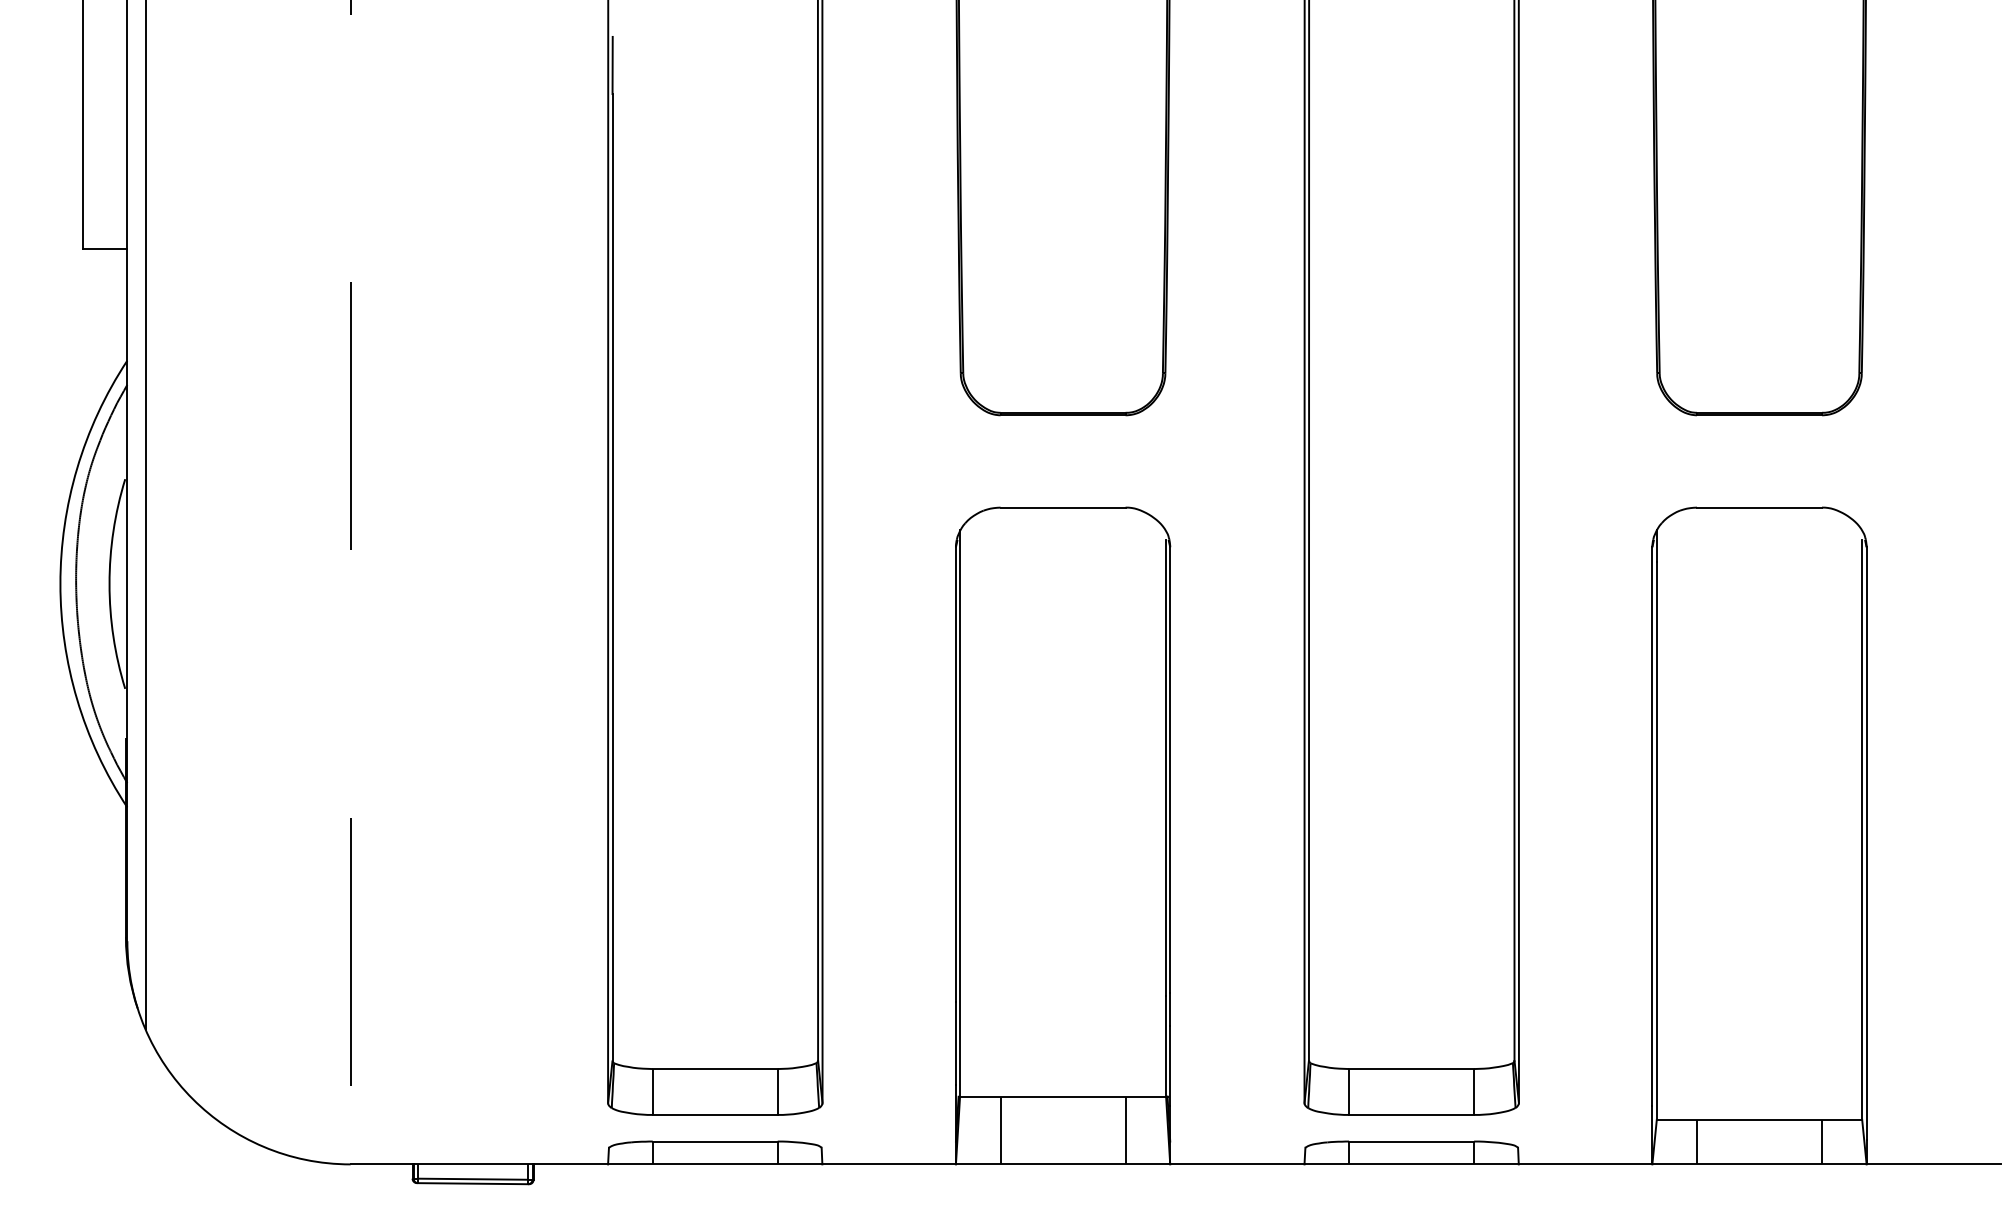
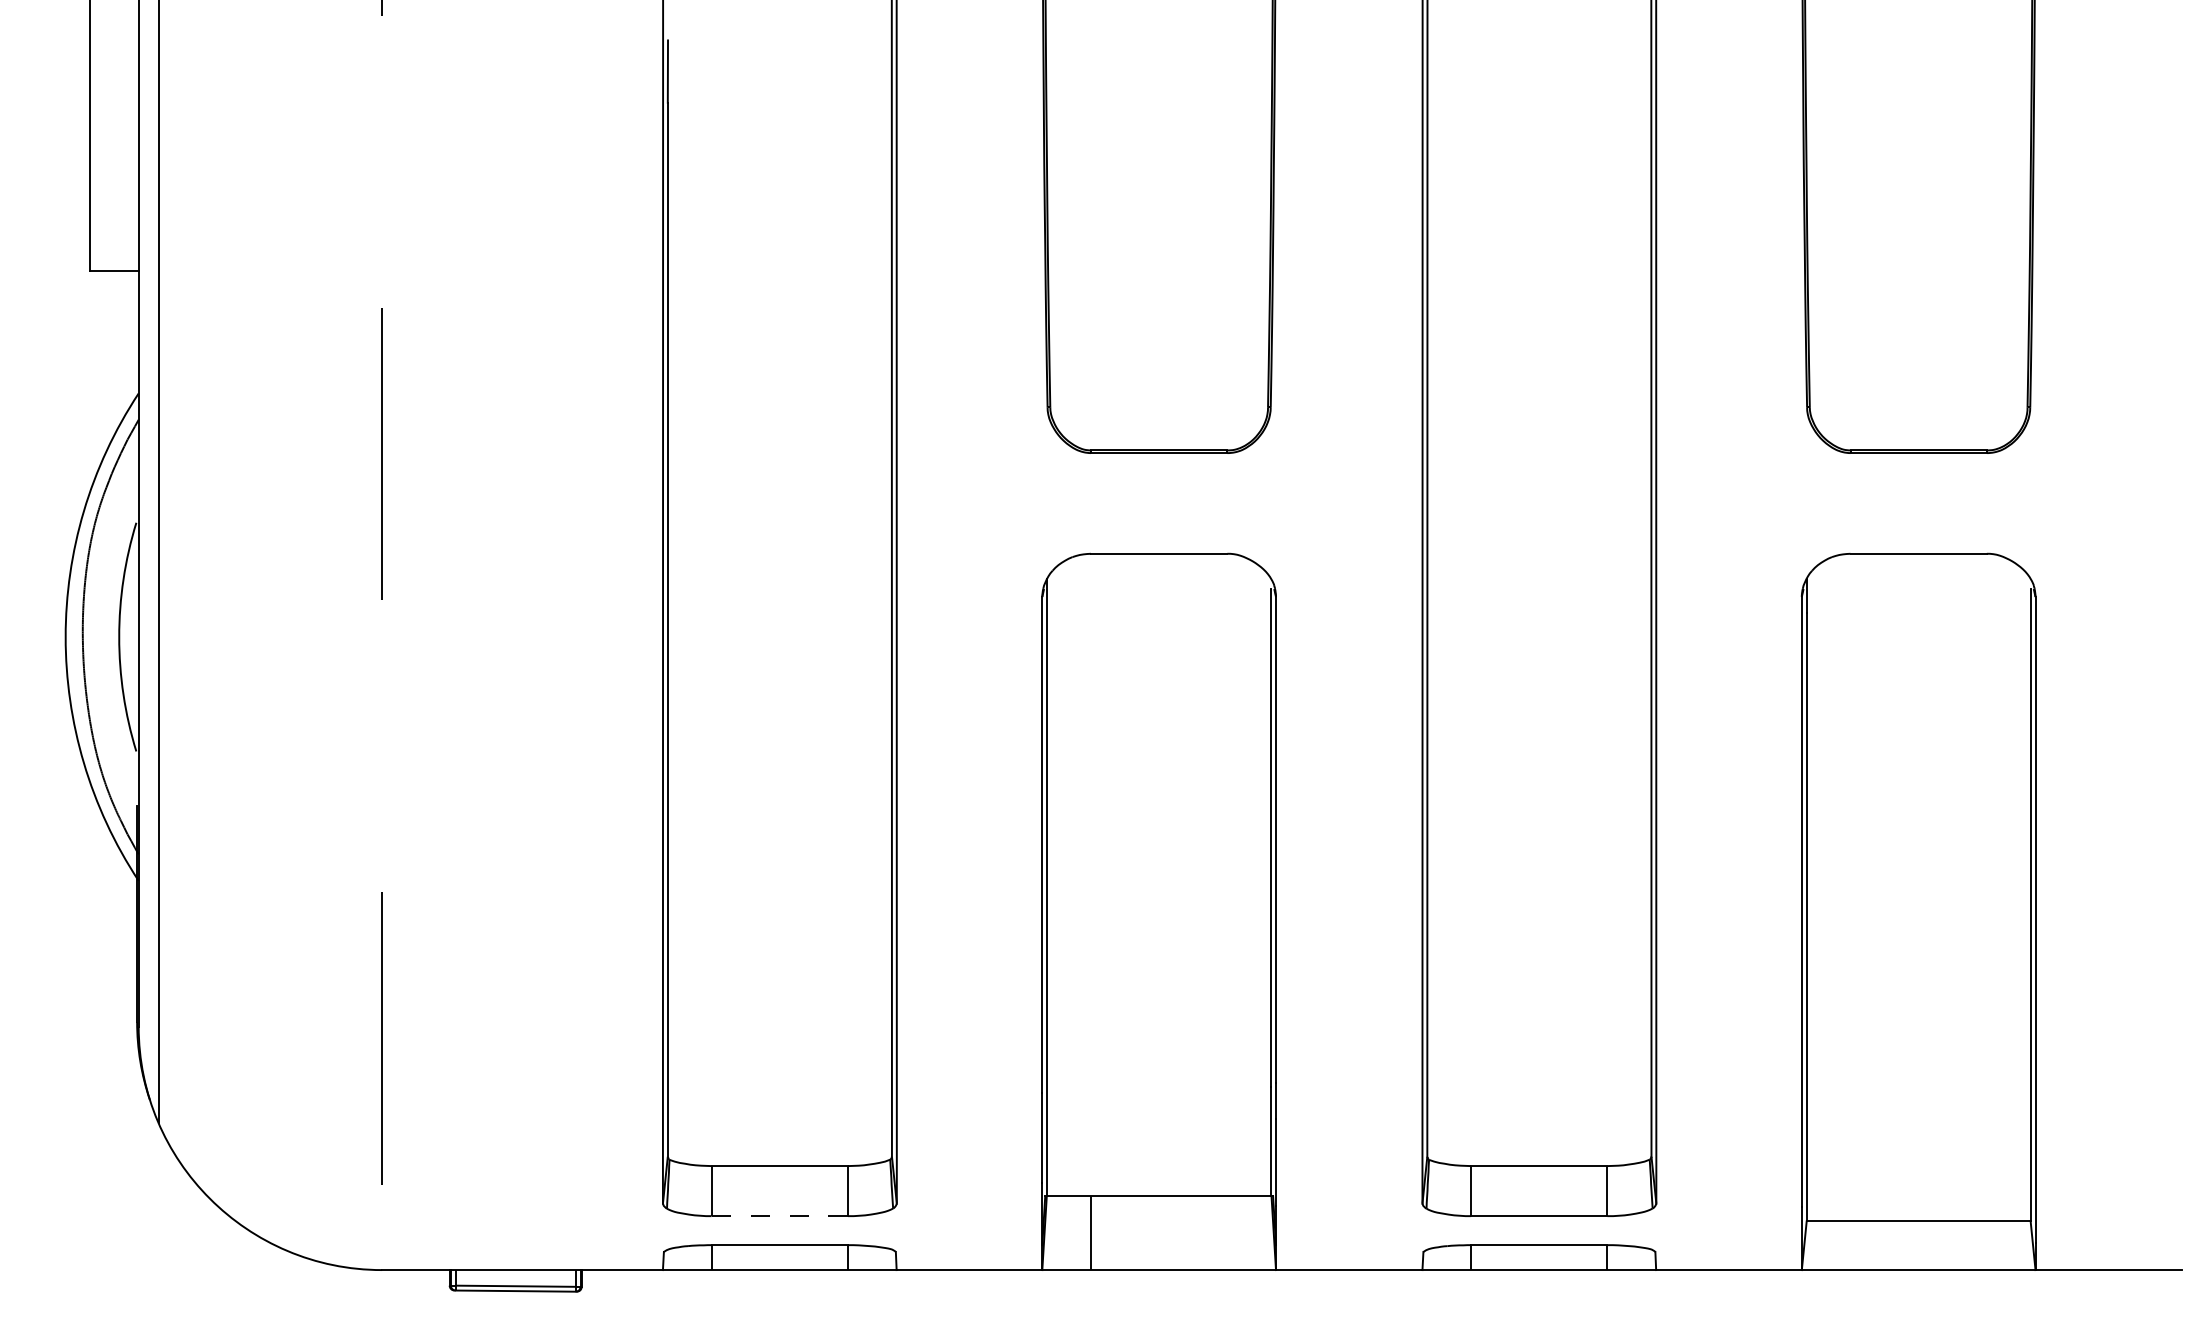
line: (715, 1114) -> (780, 1215), solid -> dashed
line: (1125, 1130) -> (1227, 1233), removed
line: (1697, 1141) -> (1851, 1245), removed
line: (1822, 1141) -> (1987, 1245), removed

